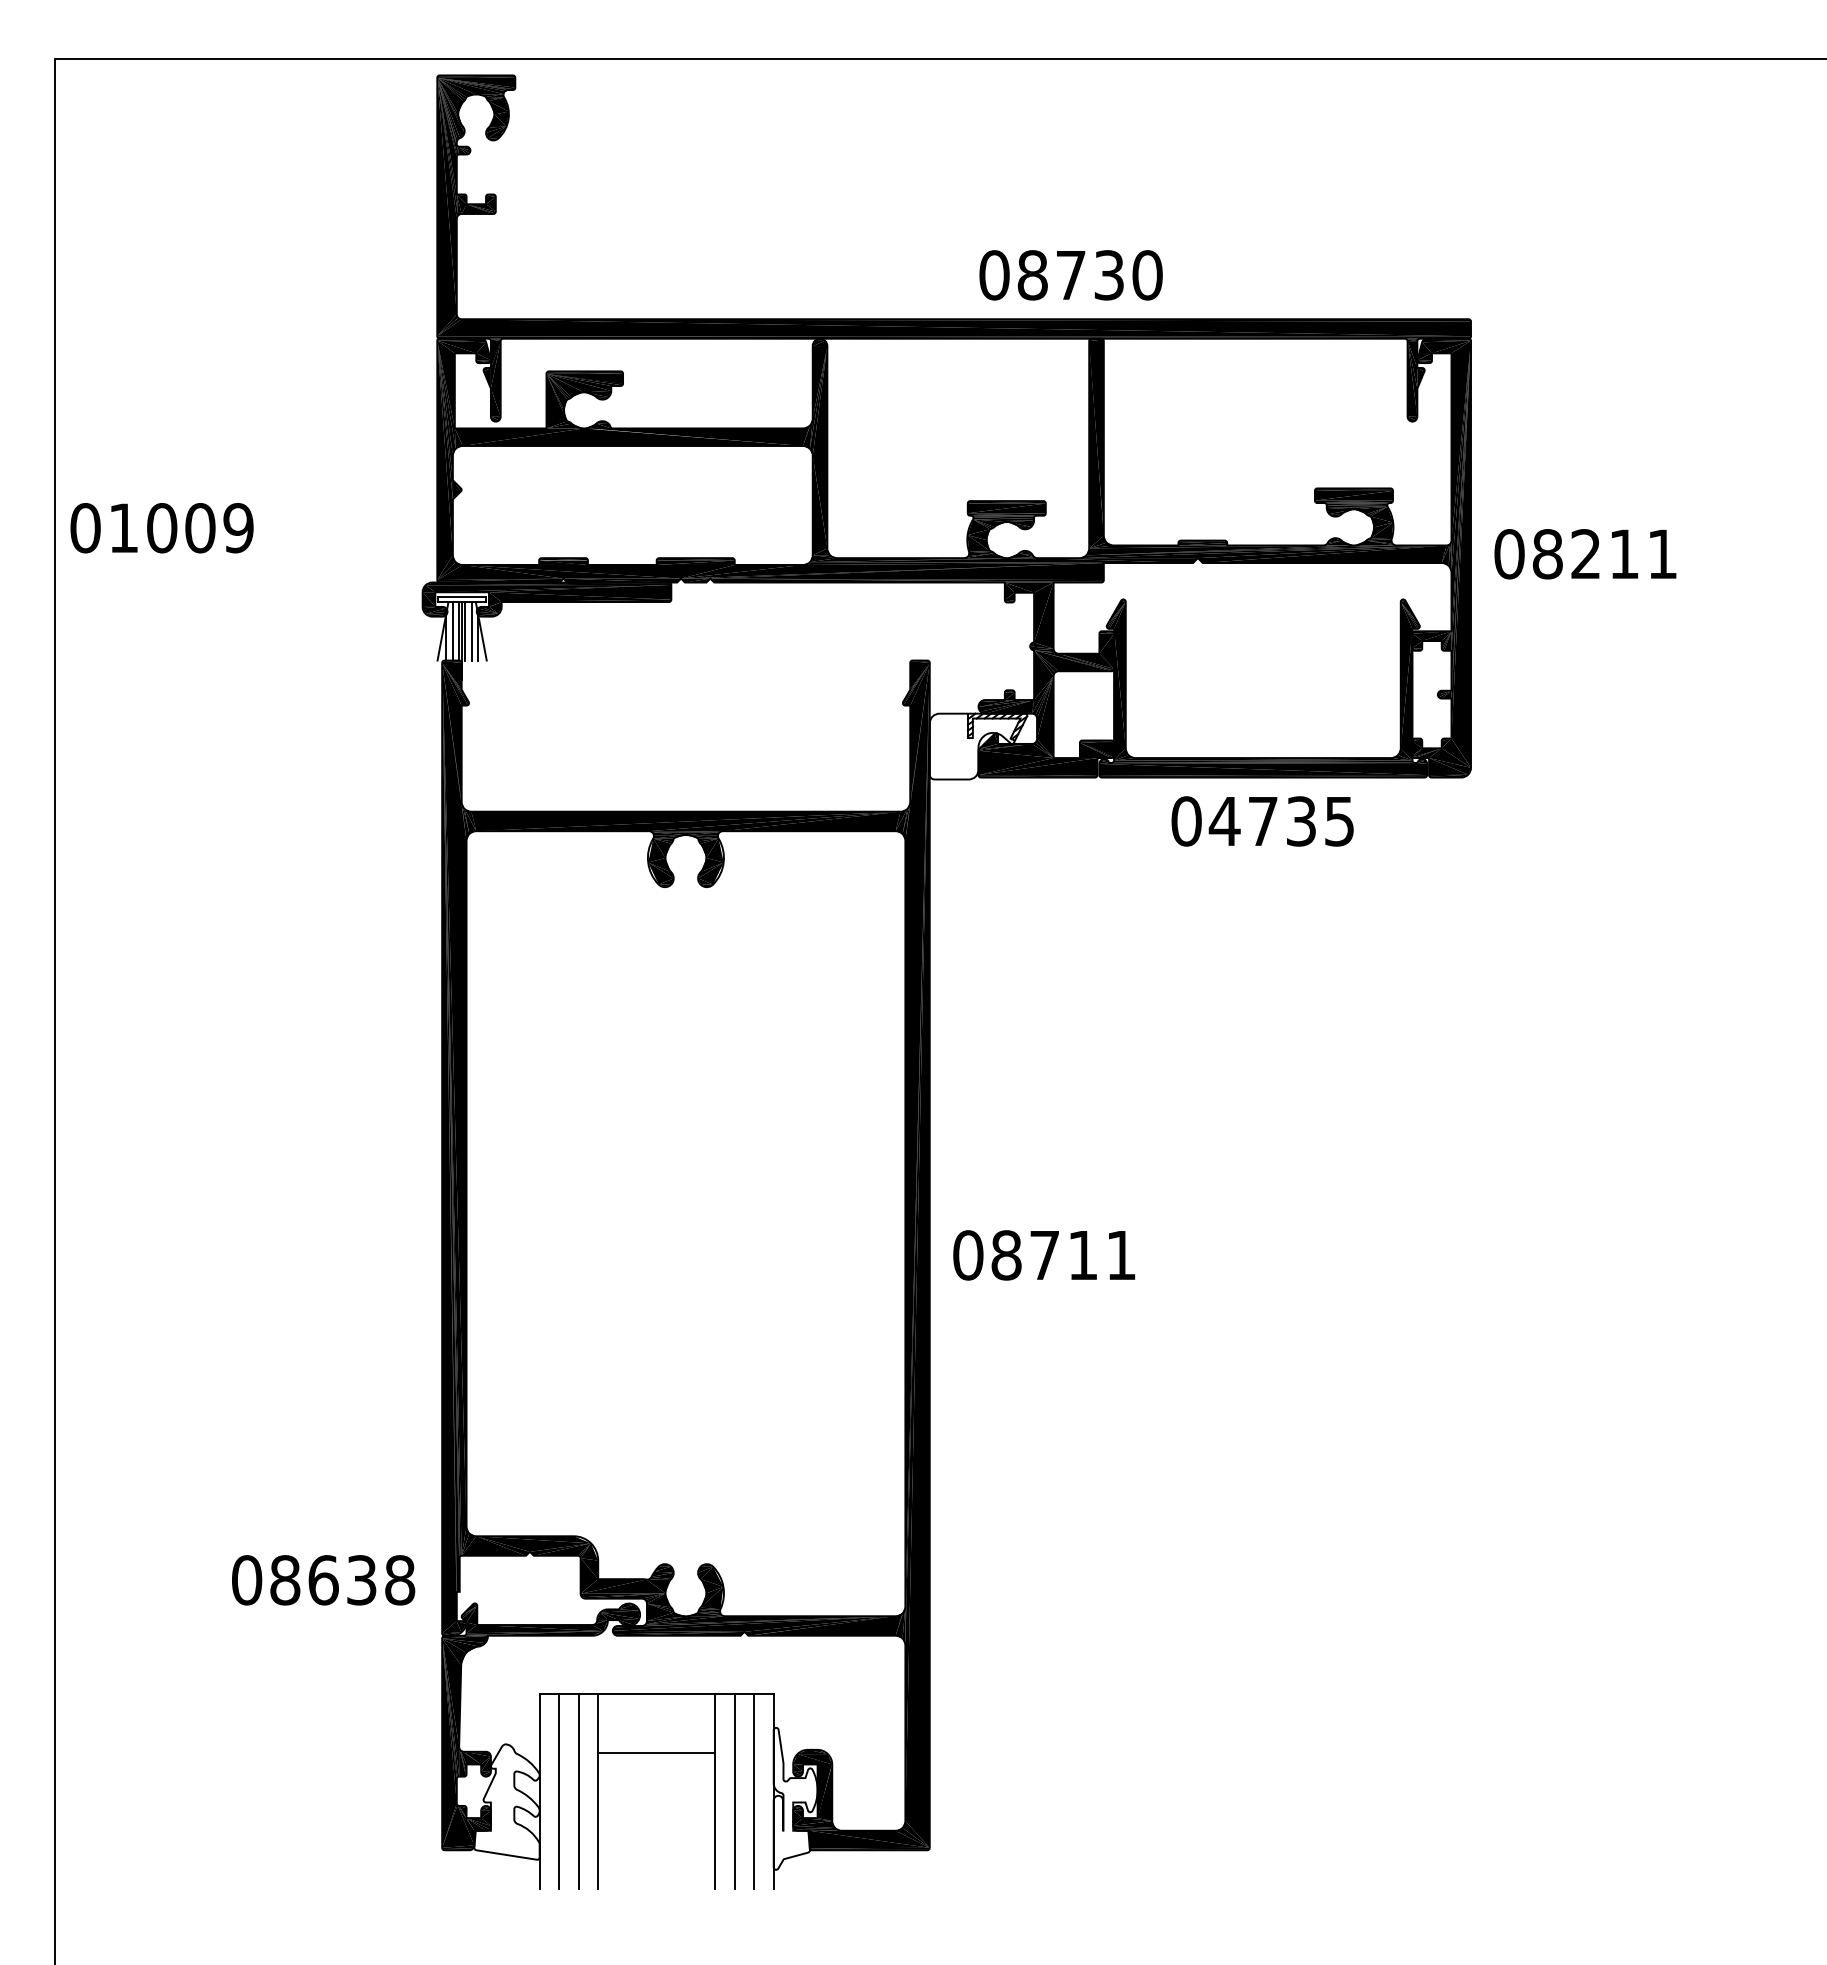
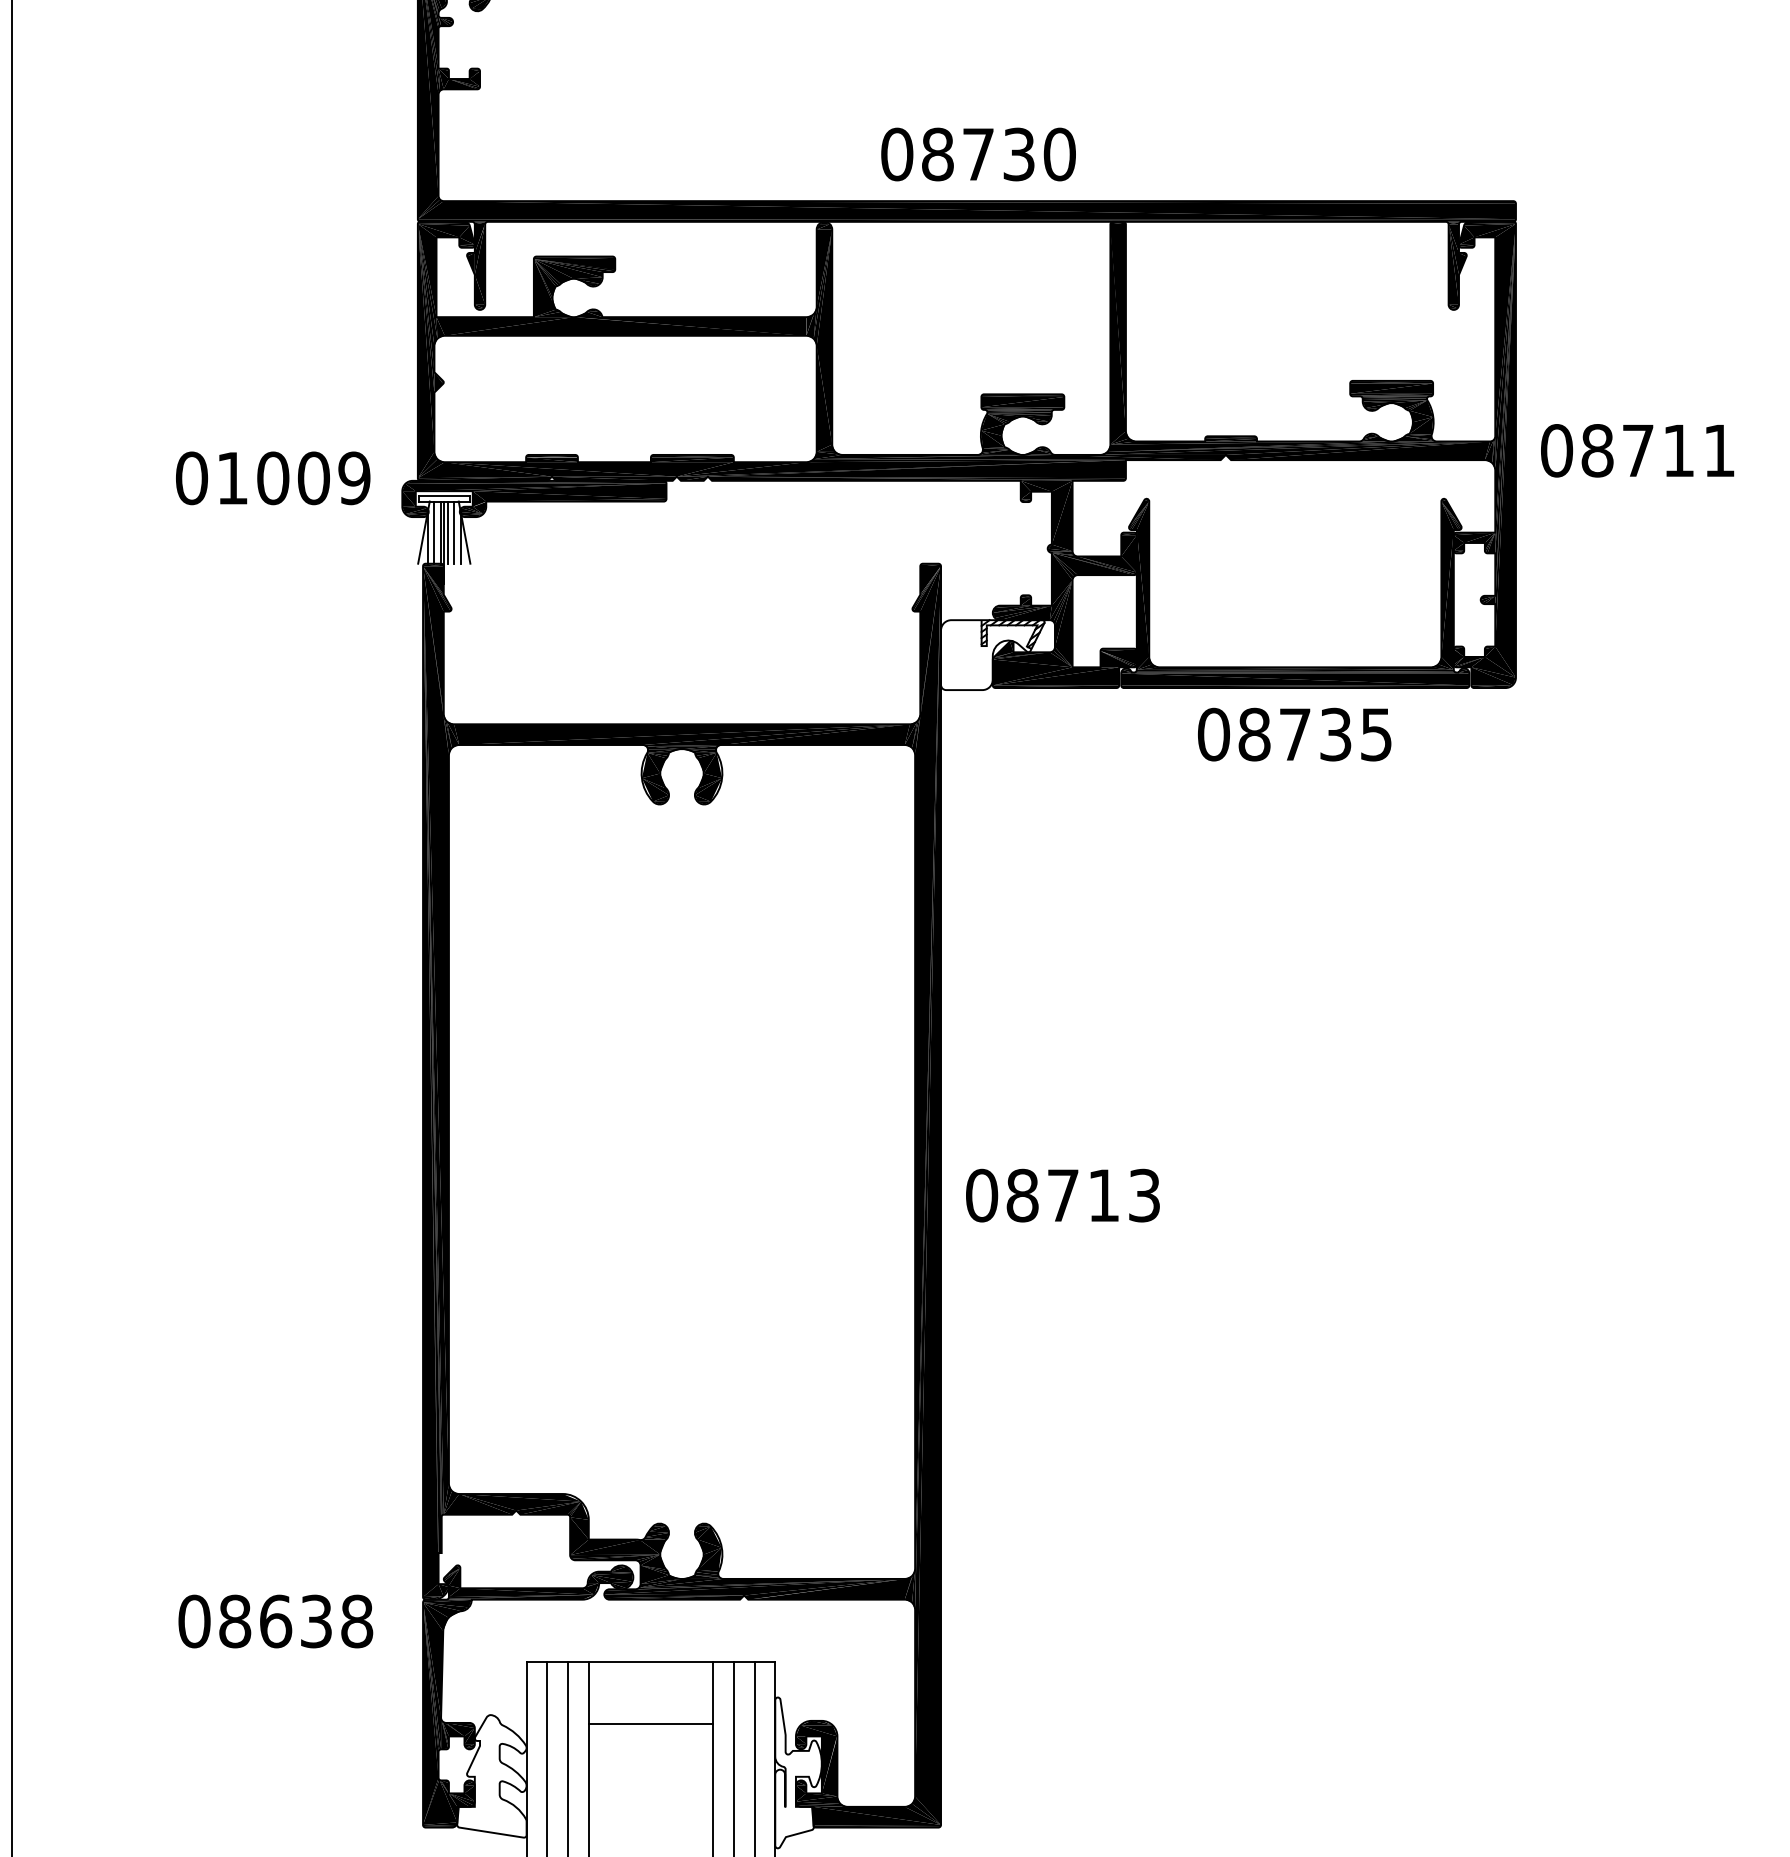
text: (1070, 275) -> (977, 154), moved
text: (161, 528) -> (272, 478), moved
text: (1585, 553) -> (1637, 450), 08211 -> 08711
text: (1224, 821) -> (1254, 734), 04735 -> 08735
text: (1121, 1255) -> (1144, 1195), 08711 -> 08713
text: (323, 1580) -> (275, 1621), moved

